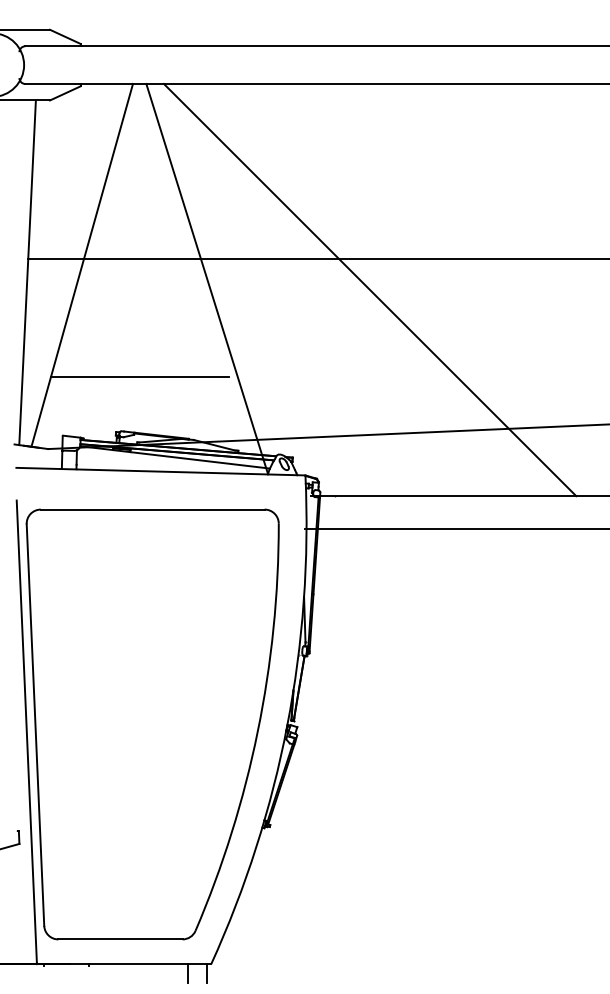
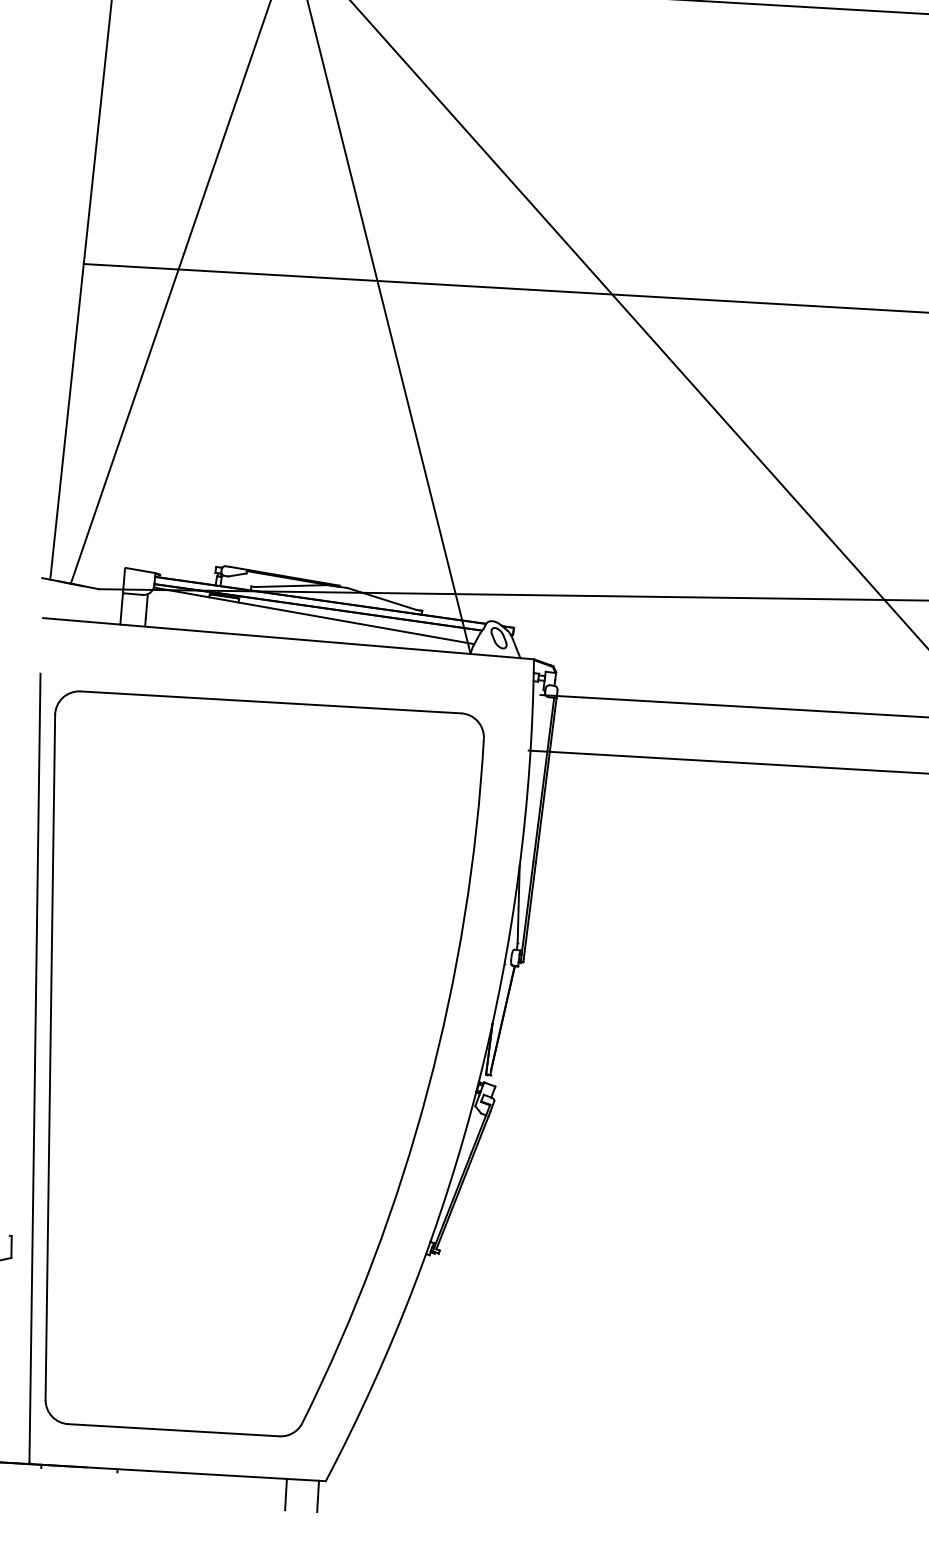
line: (139, 376) -> (261, 474), removed

